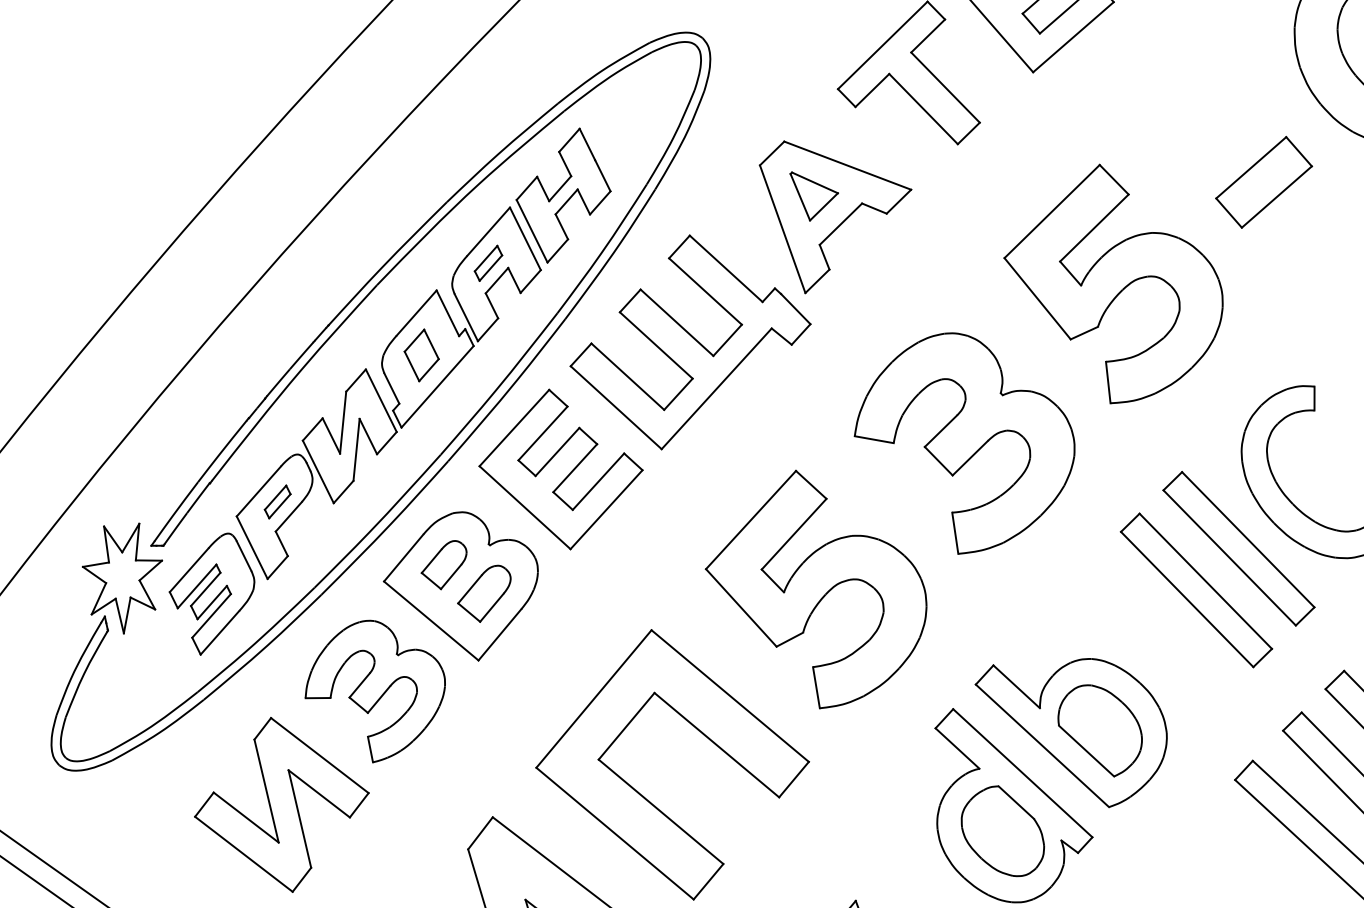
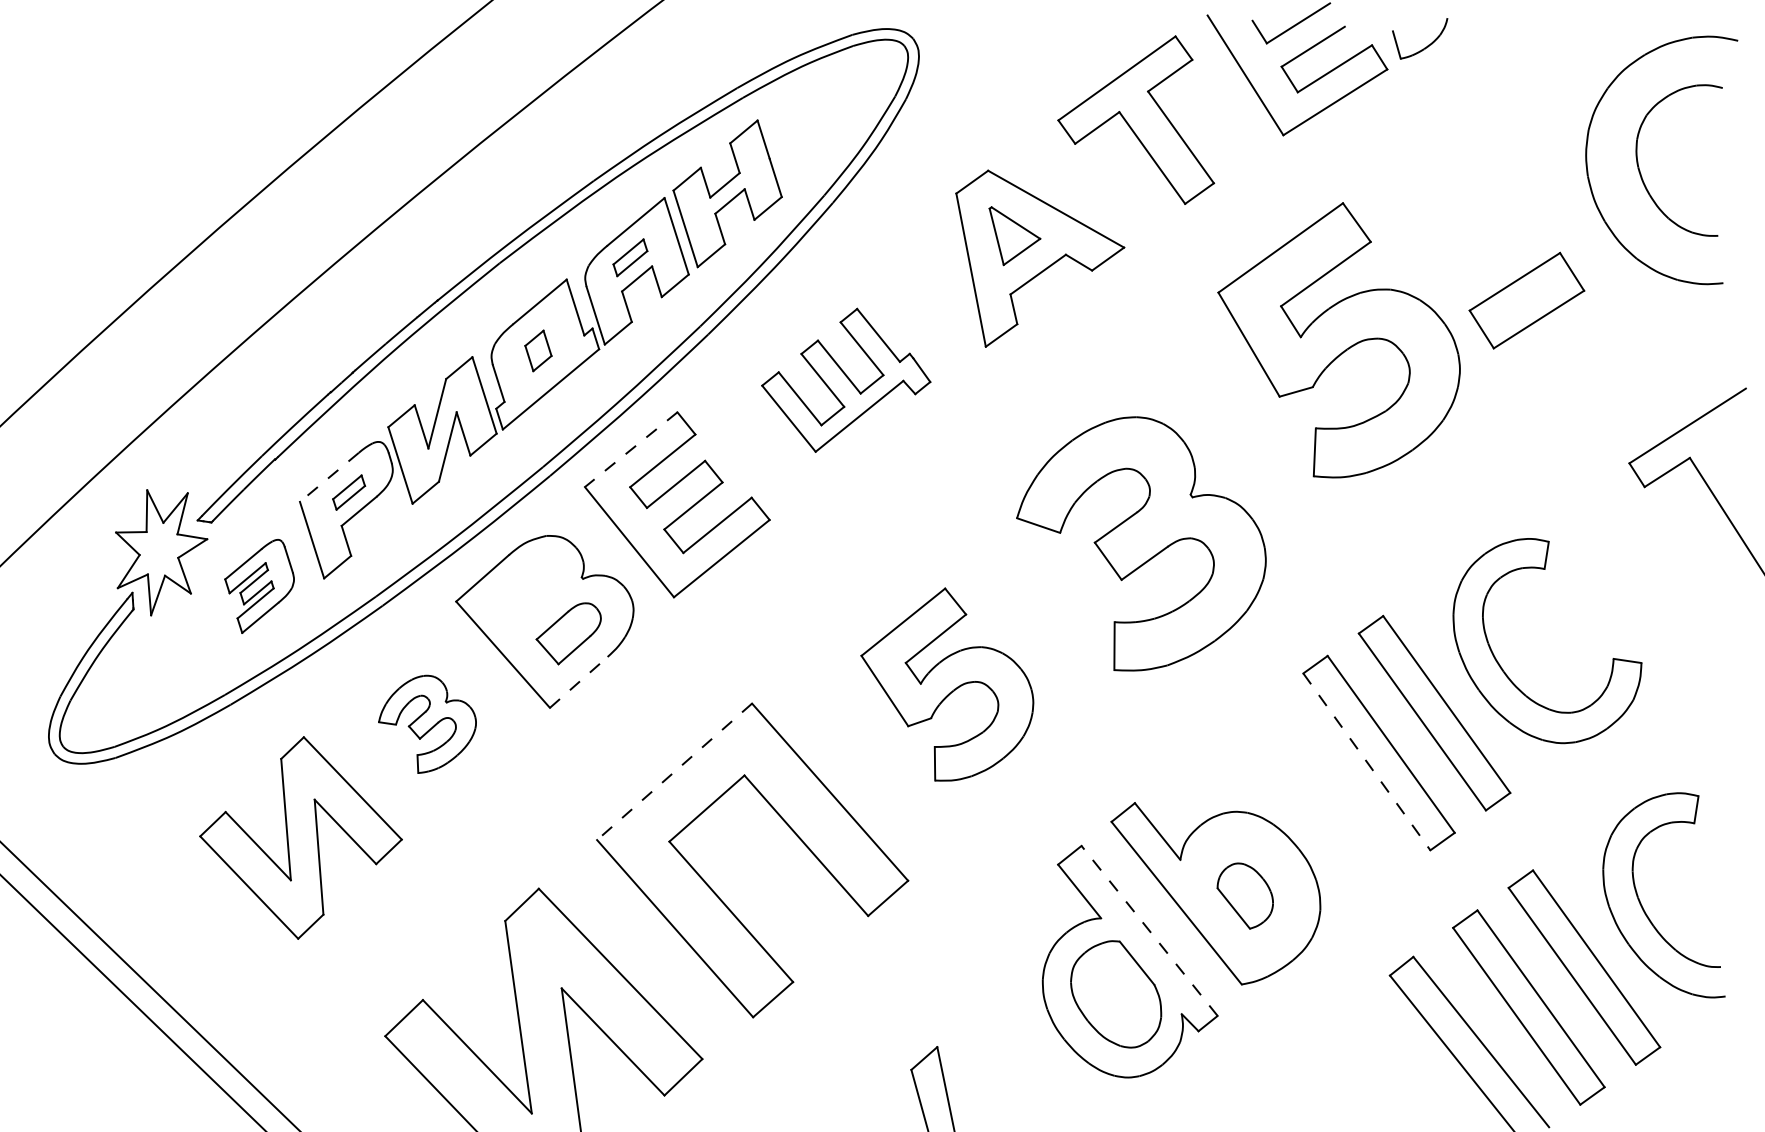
part: (1113, 283) -> (1338, 340), moved
part: (690, 340) -> (846, 380), size x0.6
part: (421, 355) -> (538, 350), size x0.7
line: (513, 428) -> (630, 450), solid -> dashed
line: (258, 491) -> (328, 477), solid -> dashed
part: (444, 565) -> (527, 593), removed
part: (816, 588) -> (947, 684), size x0.7
part: (213, 594) -> (259, 586), size x0.7
line: (1186, 599) -> (1366, 761), solid -> dashed
line: (500, 634) -> (579, 682), solid -> dashed
part: (375, 690) -> (427, 724), size x0.6
line: (593, 699) -> (674, 772), solid -> dashed
part: (1100, 730) -> (1245, 895), size x0.6
line: (1022, 772) -> (1149, 930), solid -> dashed

